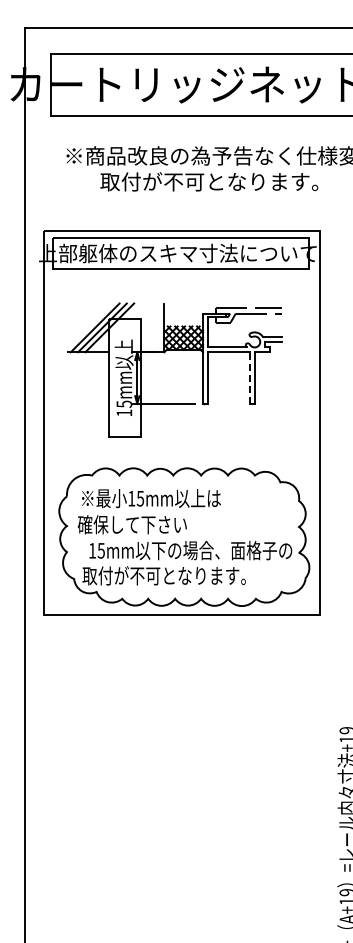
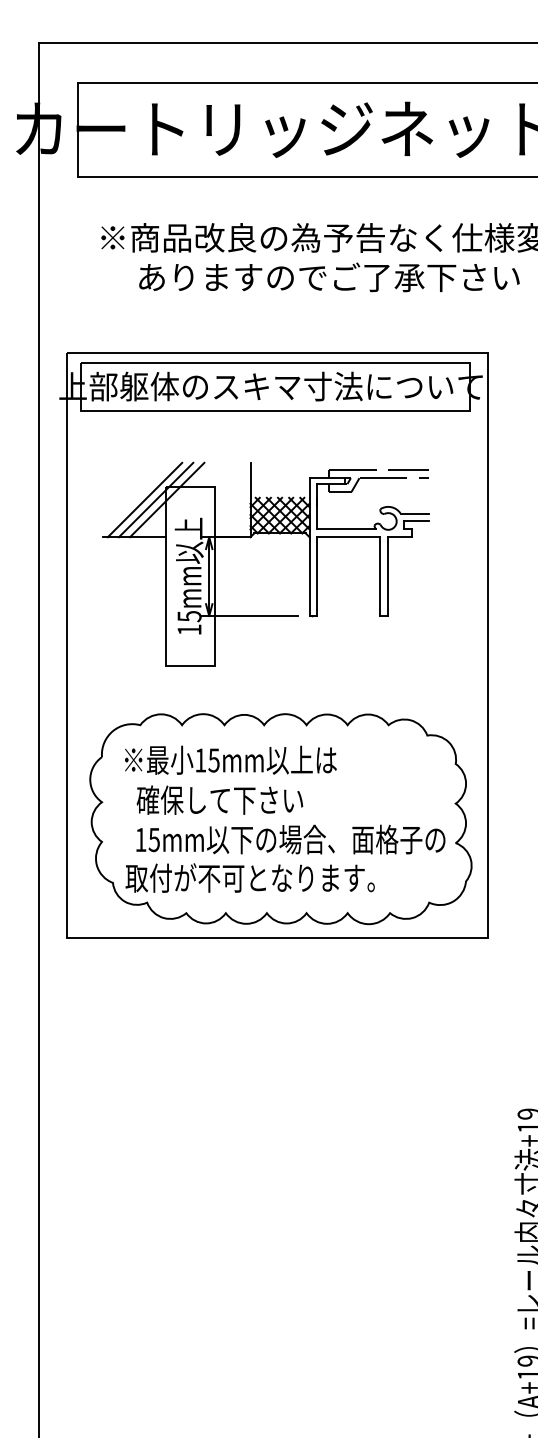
text: (215, 181) -> (328, 276), 取付が不可となります。 -> ありますのでご了承下さい
line: (249, 378) -> (380, 577), dashed -> solid
text: (131, 524) -> (218, 799), moved

